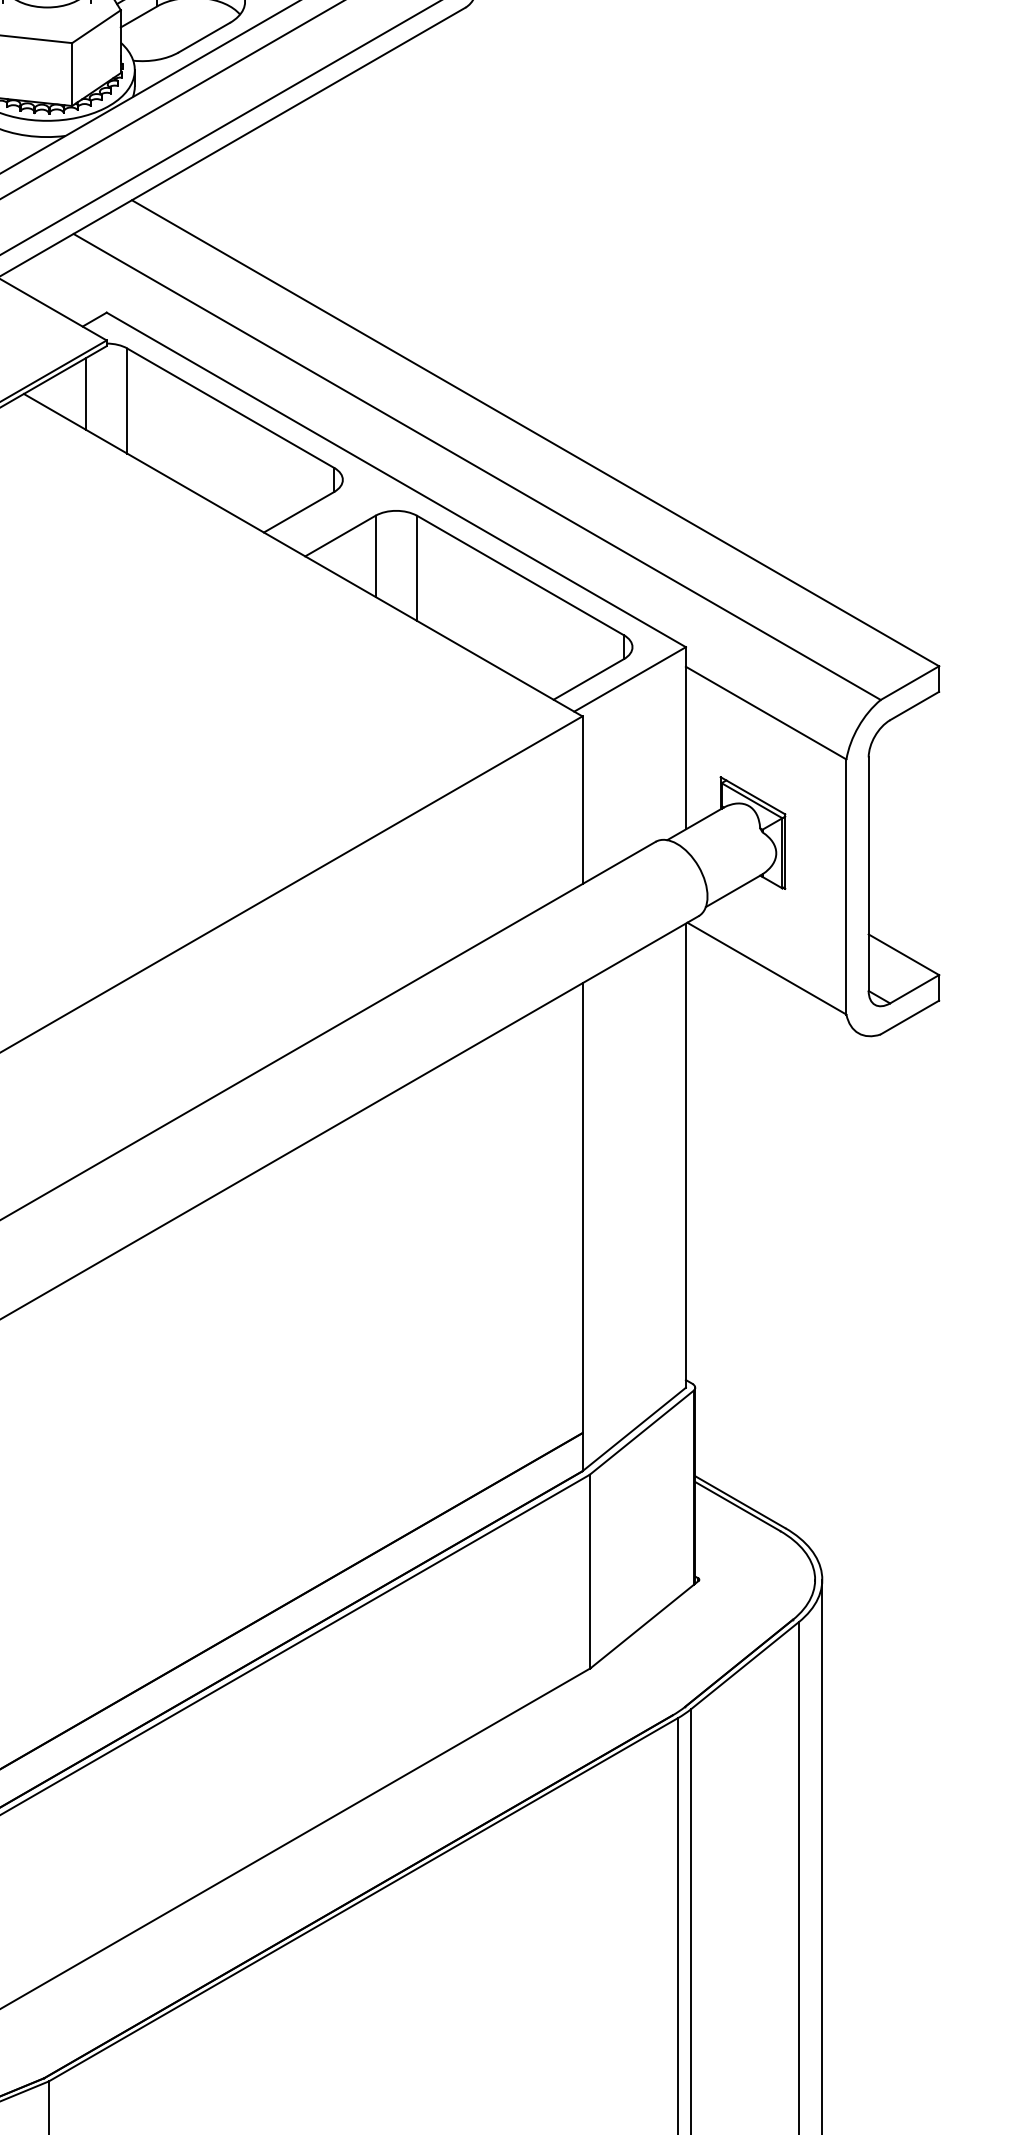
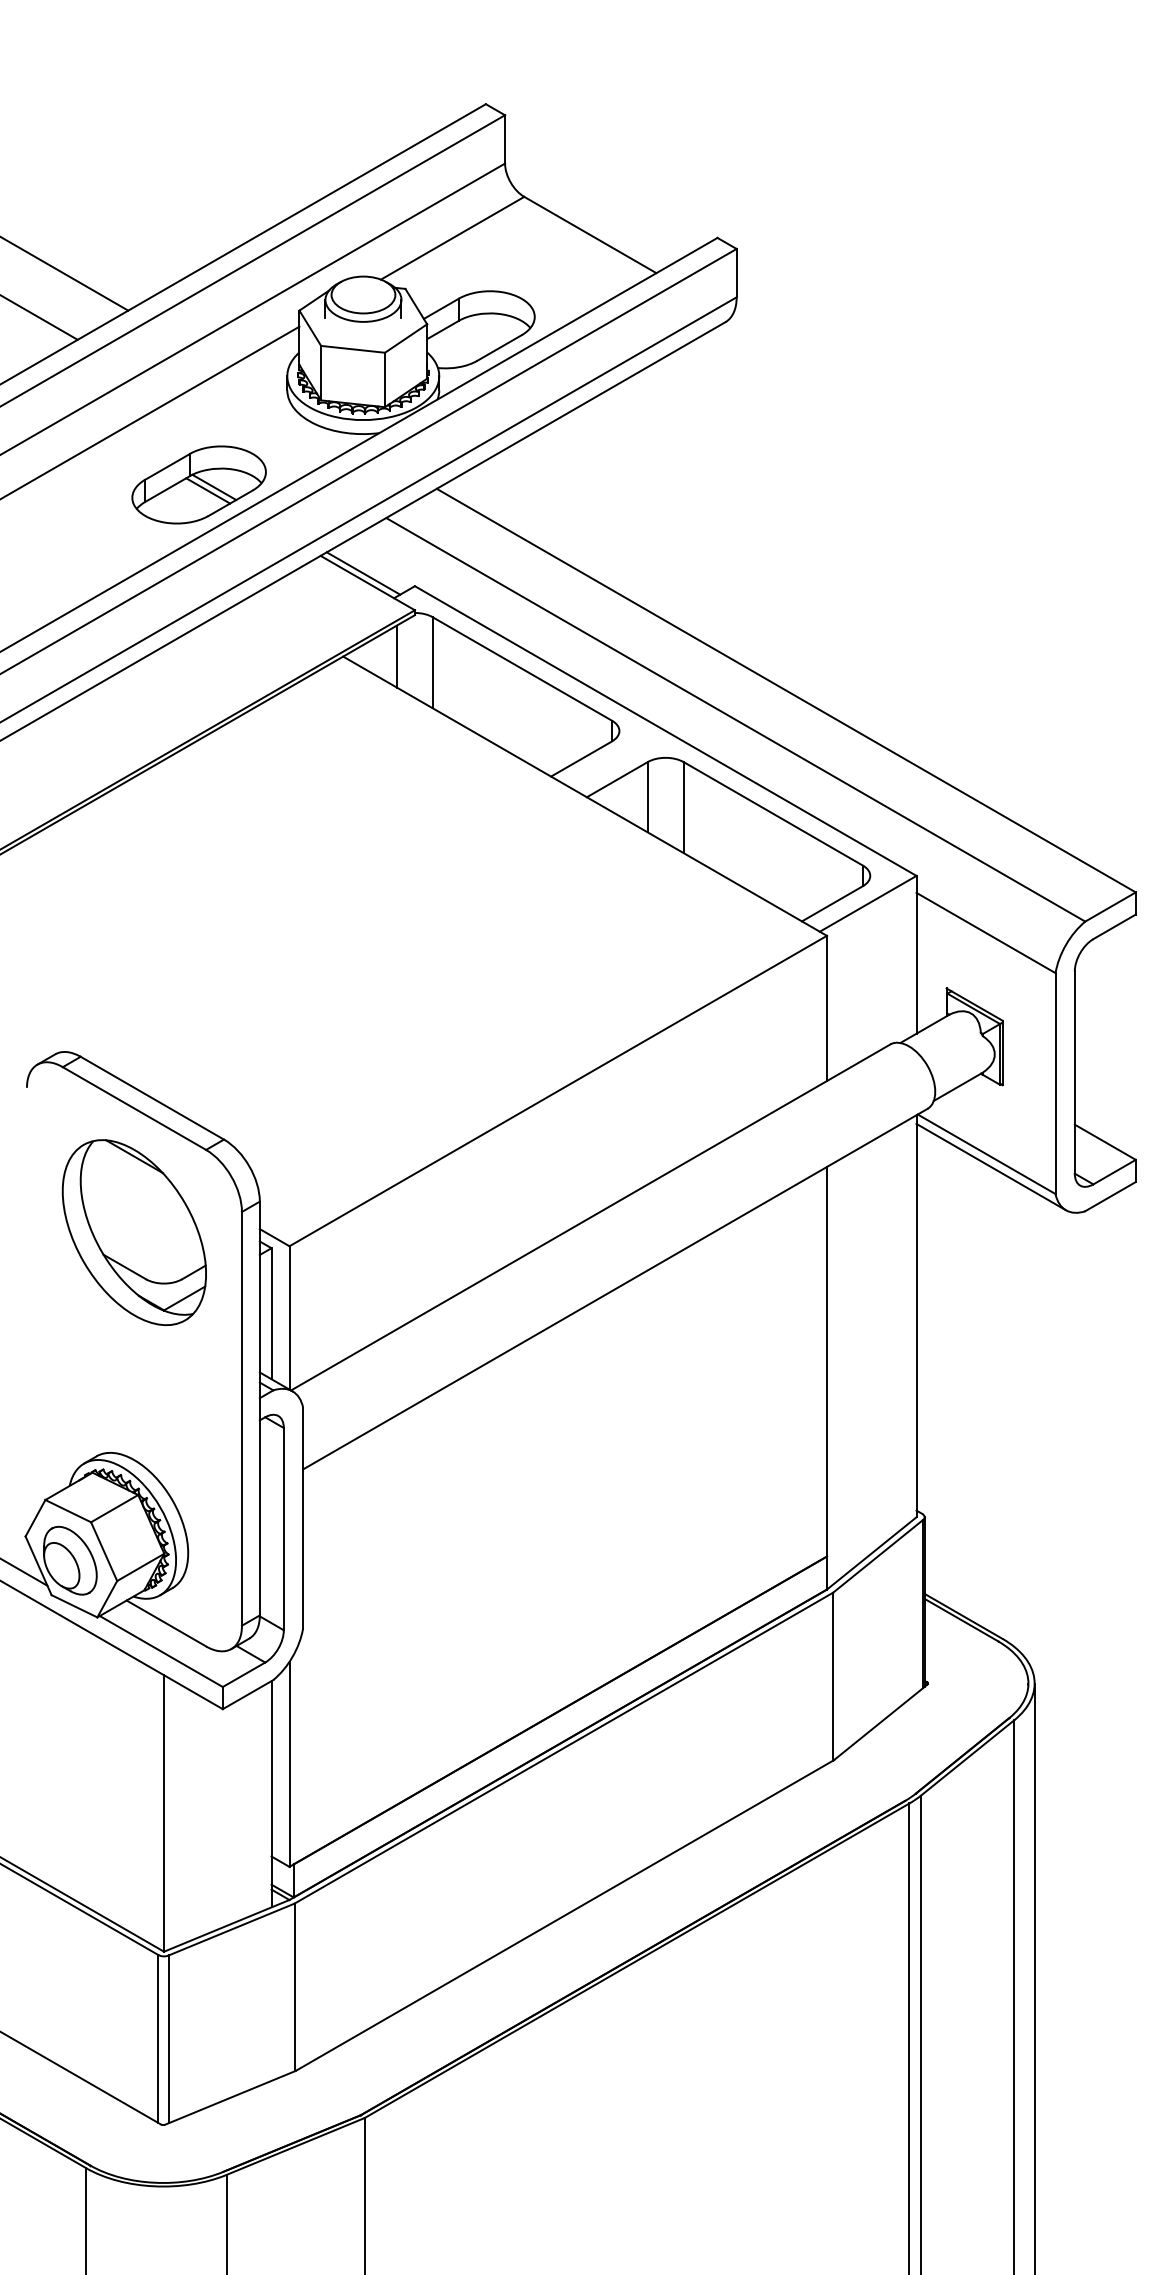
line: (47, 298) -> (363, 573), added
line: (772, 982) -> (991, 1166), added

